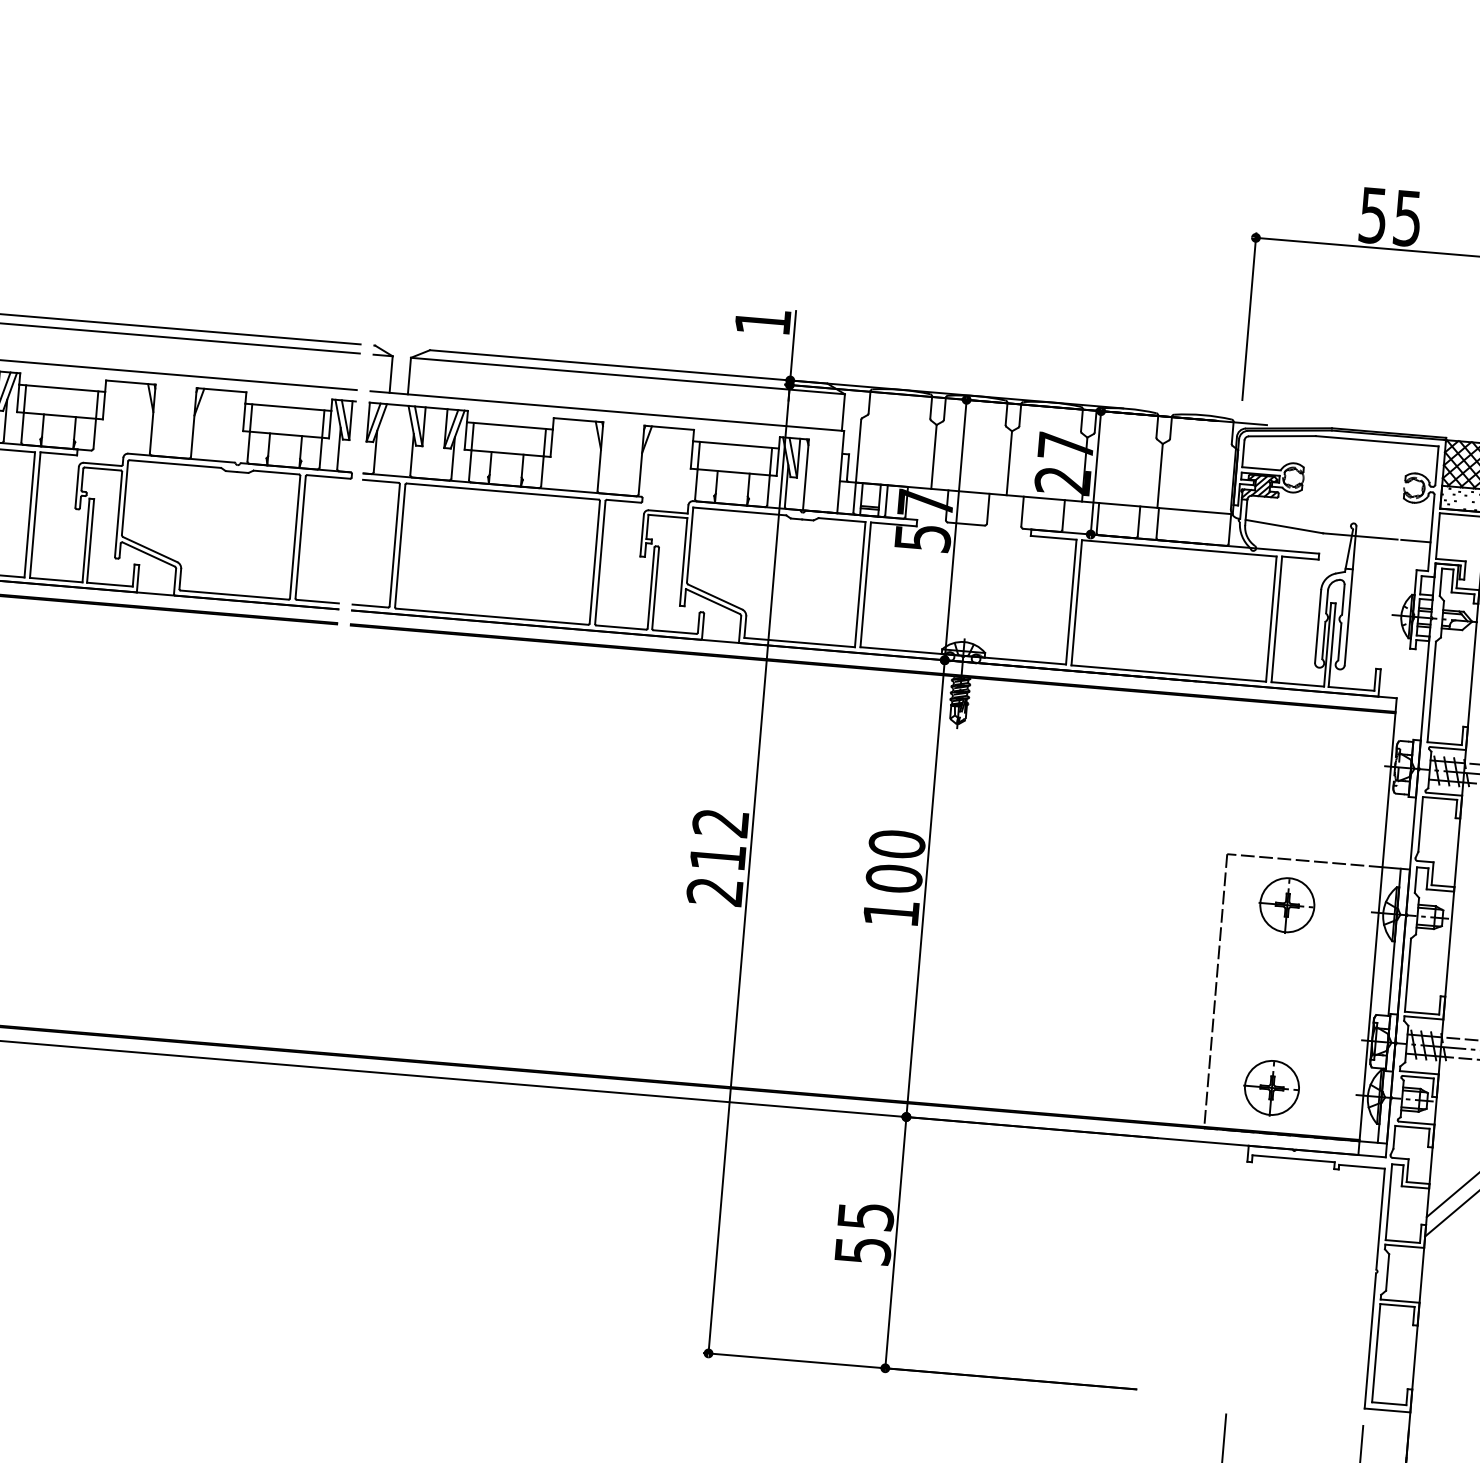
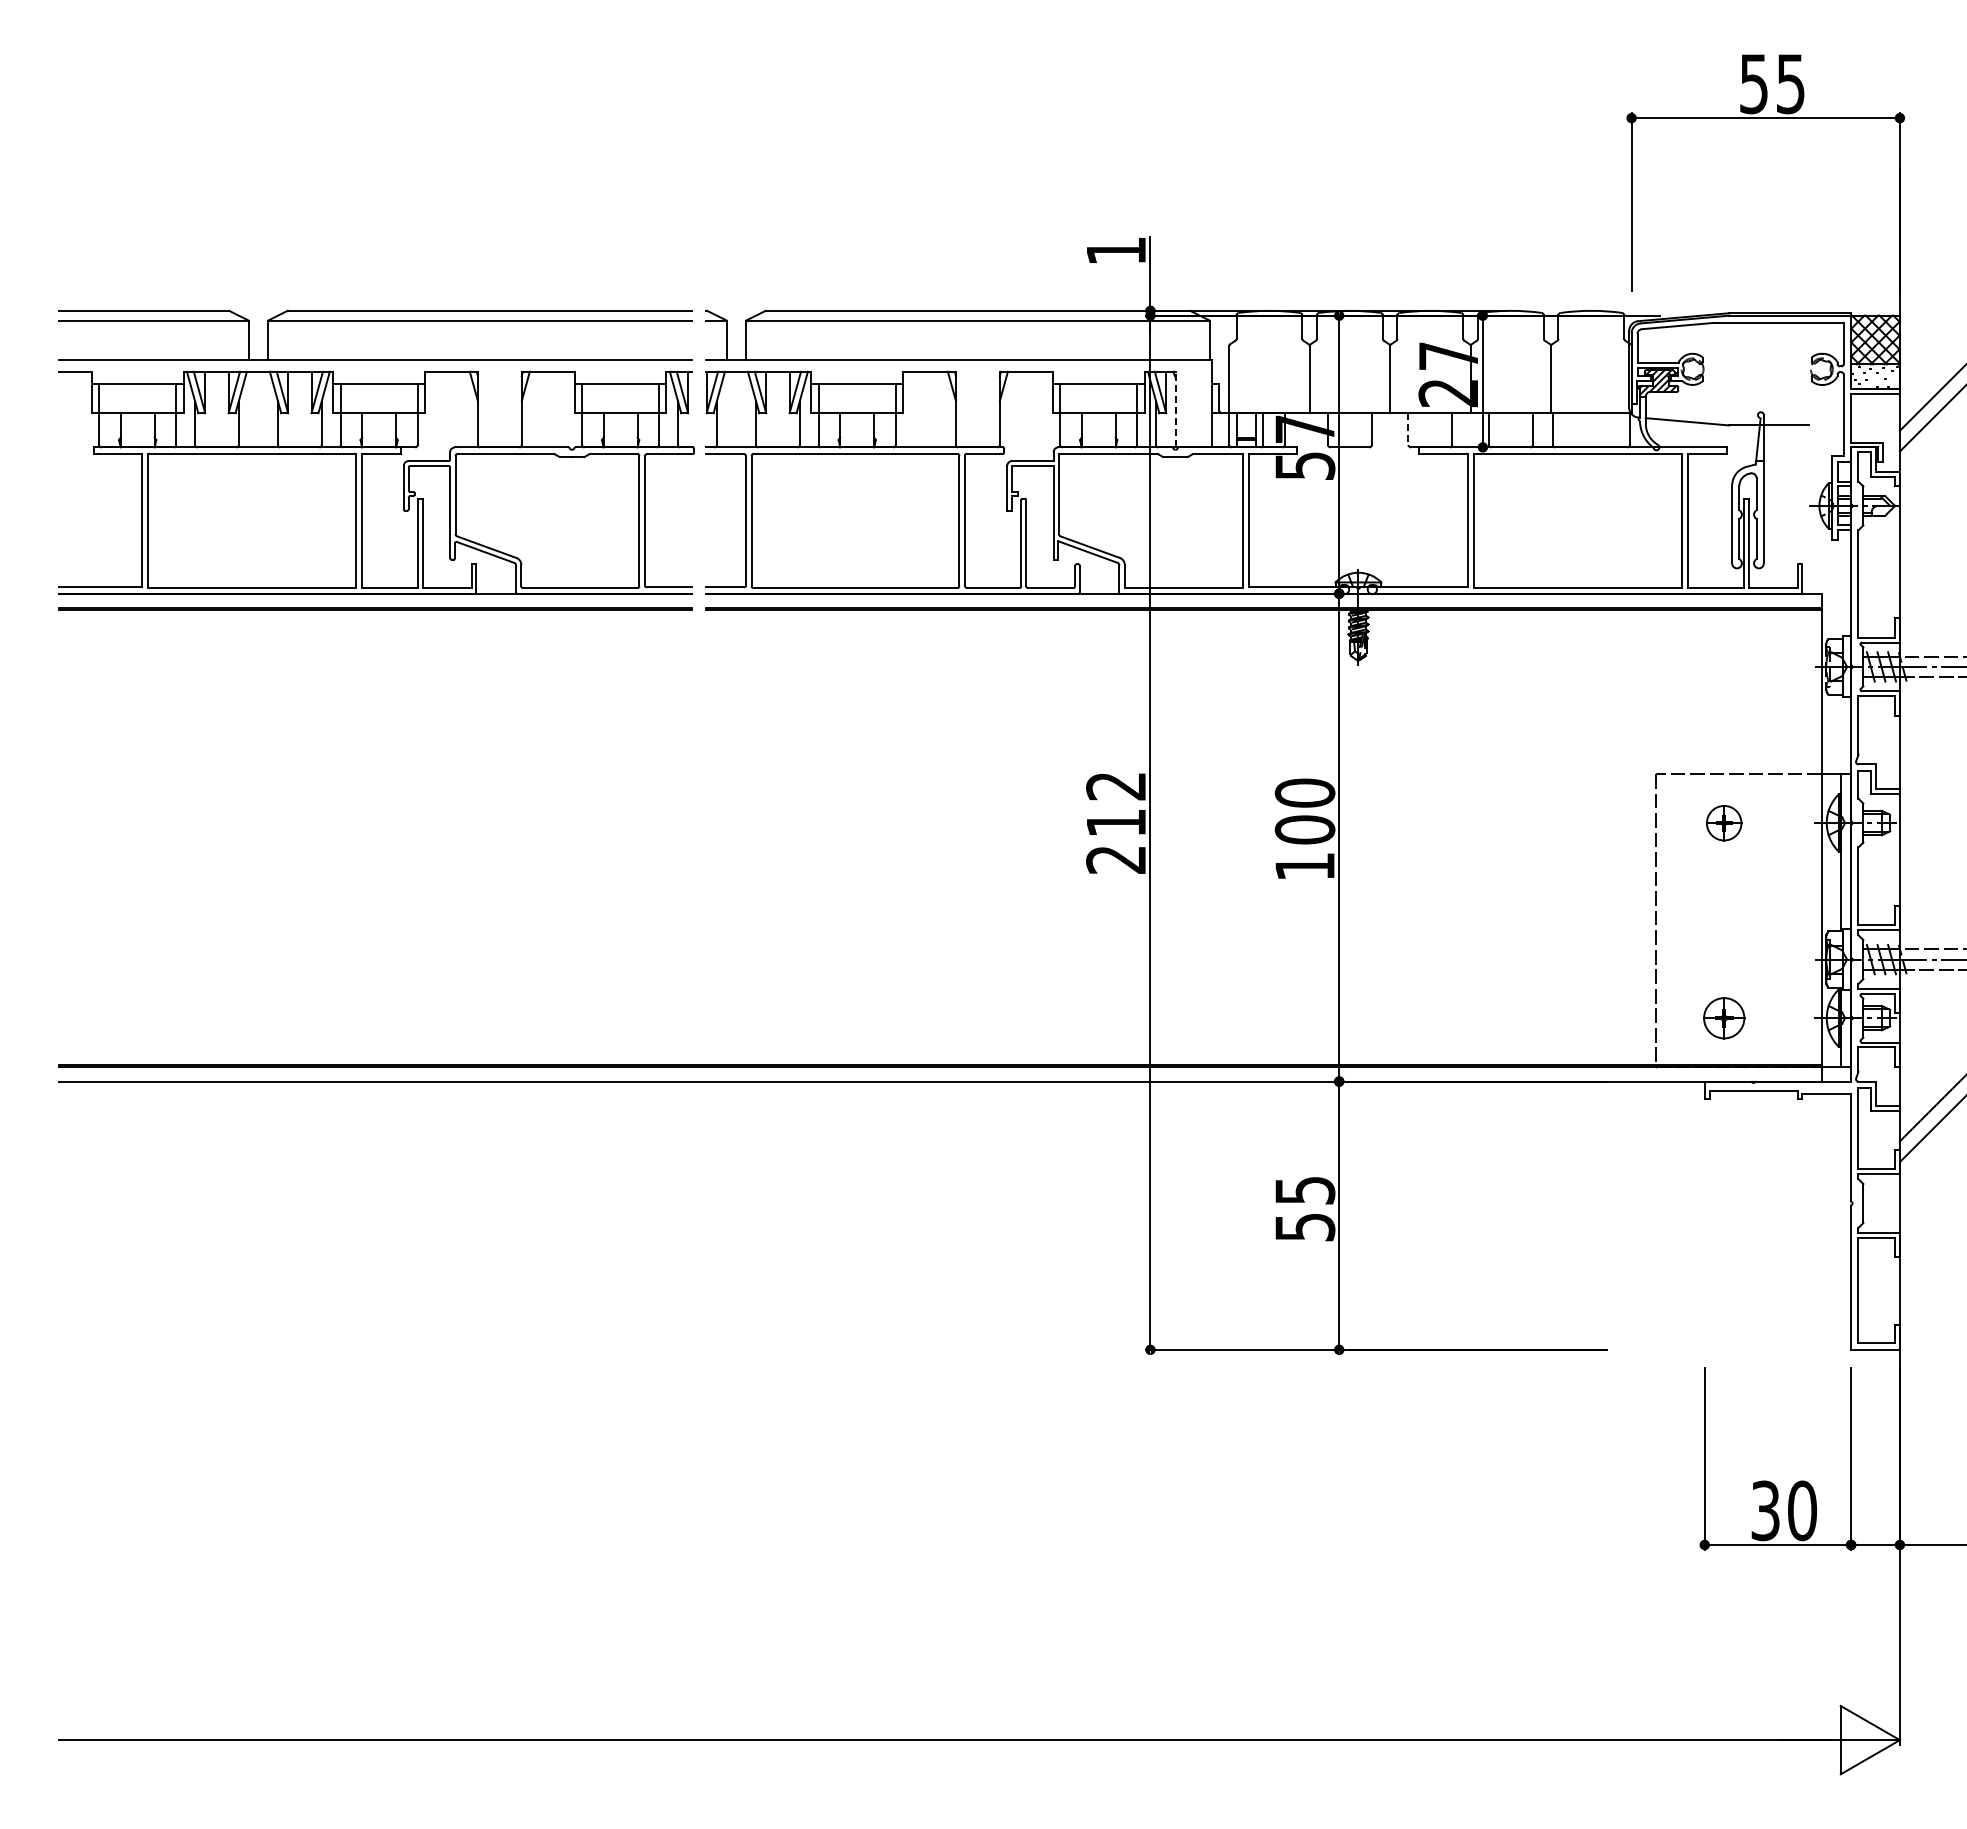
line: (805, 474) -> (1175, 409), solid -> dashed
line: (1022, 511) -> (1408, 429), solid -> dashed
line: (1415, 541) -> (1827, 425), removed
part: (1286, 905) -> (1723, 823), size x0.6
part: (1271, 1088) -> (1723, 1018), size x0.7

